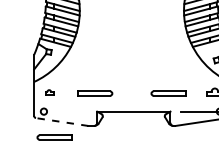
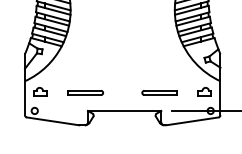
part: (49, 92) -> (40, 91), size x1.67
line: (62, 122) -> (53, 121), dashed -> solid
part: (54, 137) -> (45, 136), removed

